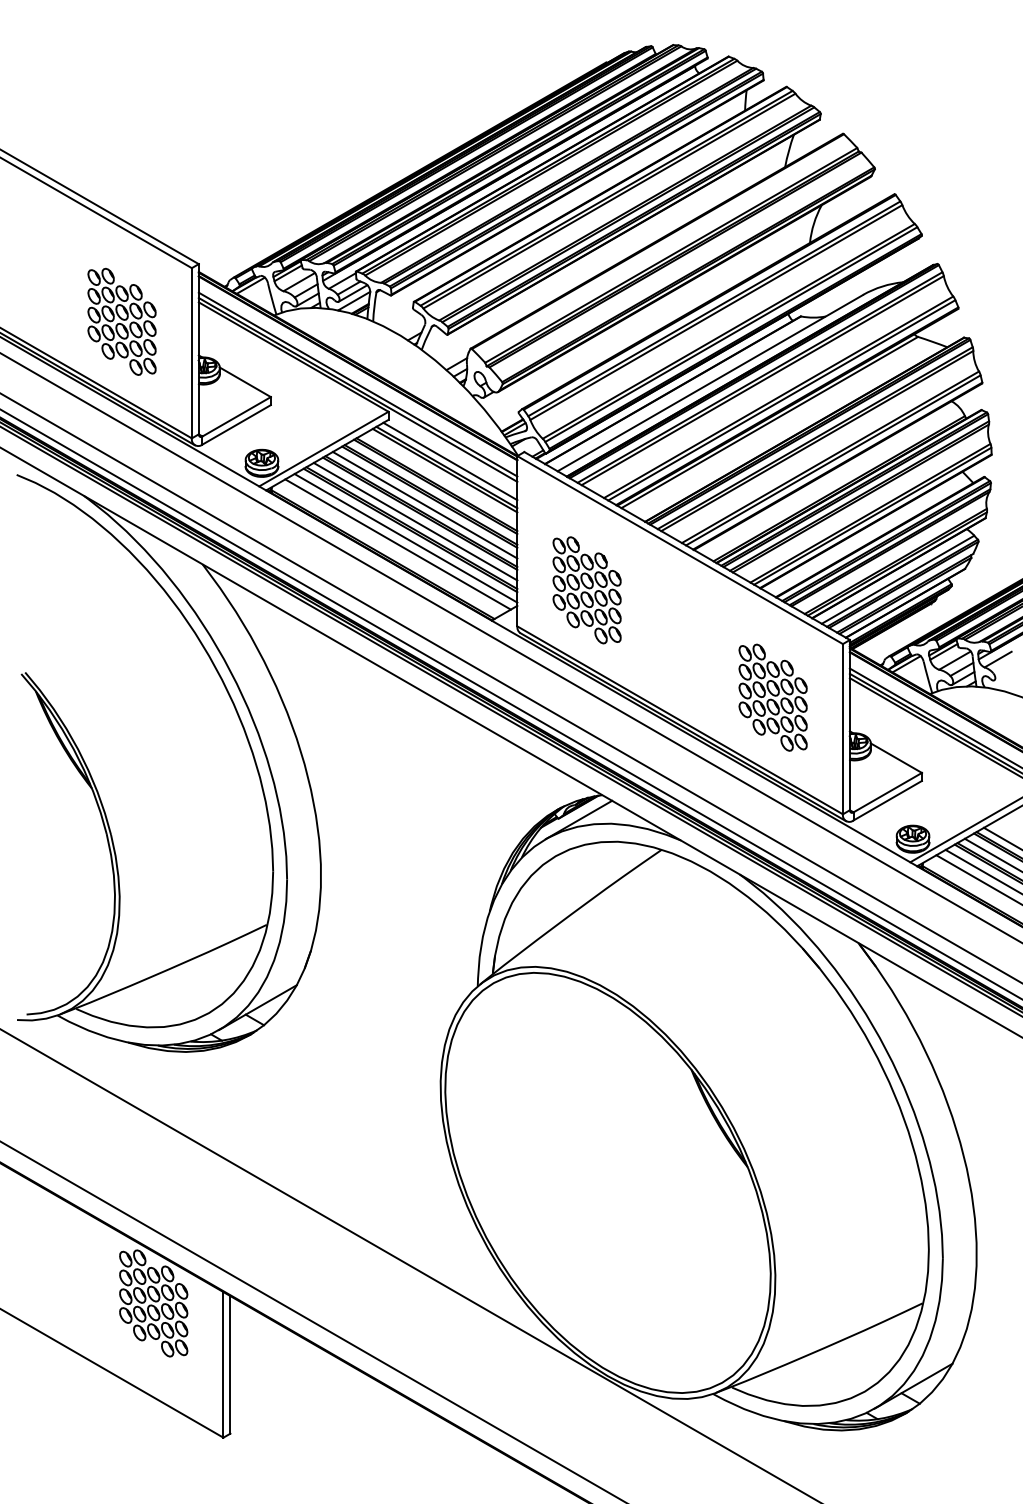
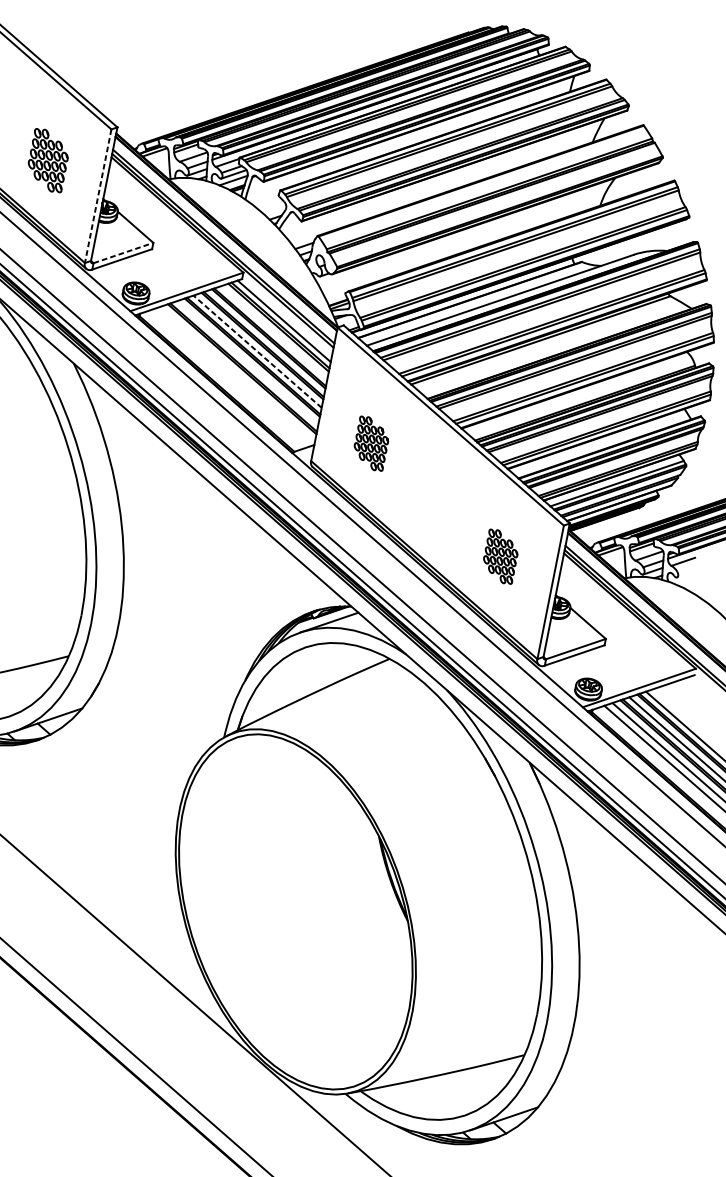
part: (121, 321) -> (47, 160), size x0.7
line: (191, 353) -> (97, 196), solid -> dashed
line: (237, 416) -> (124, 252), solid -> dashed
line: (425, 505) -> (257, 351), solid -> dashed
line: (415, 521) -> (247, 362), removed
line: (405, 538) -> (237, 374), removed
line: (397, 544) -> (229, 378), removed
part: (586, 590) -> (371, 443), size x0.6
part: (772, 697) -> (500, 556), size x0.6

